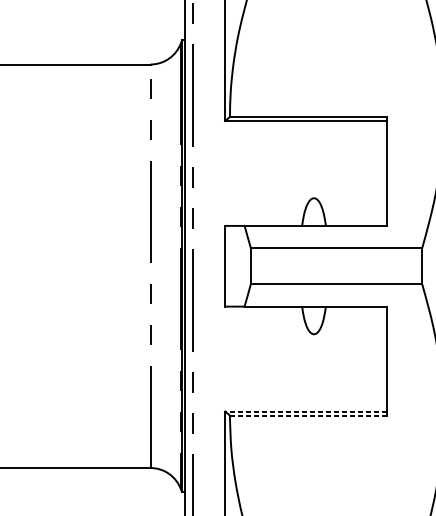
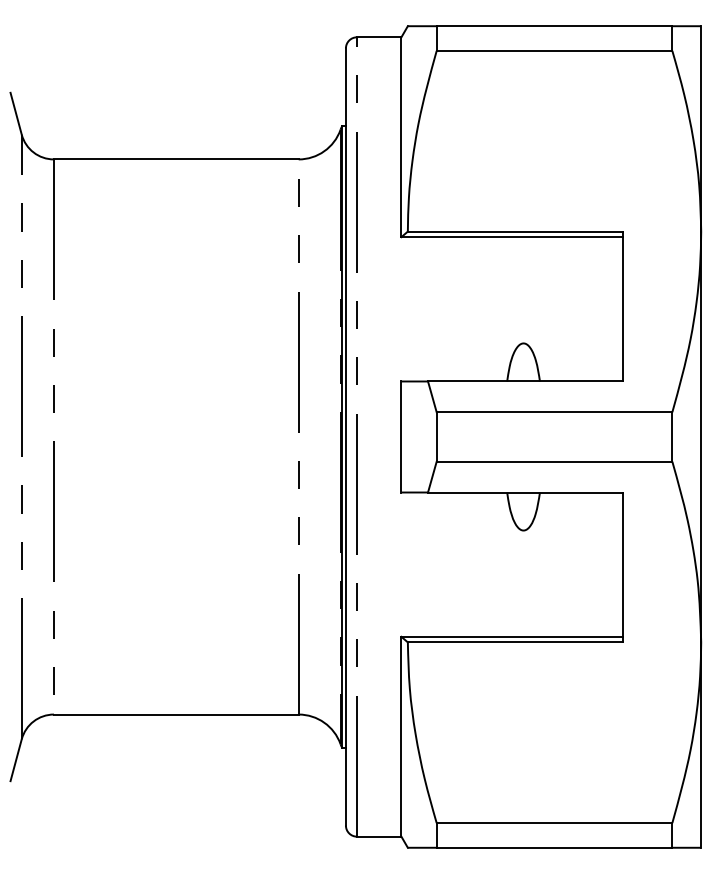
line: (305, 411) -> (511, 636), dashed -> solid
line: (308, 415) -> (515, 642), dashed -> solid

